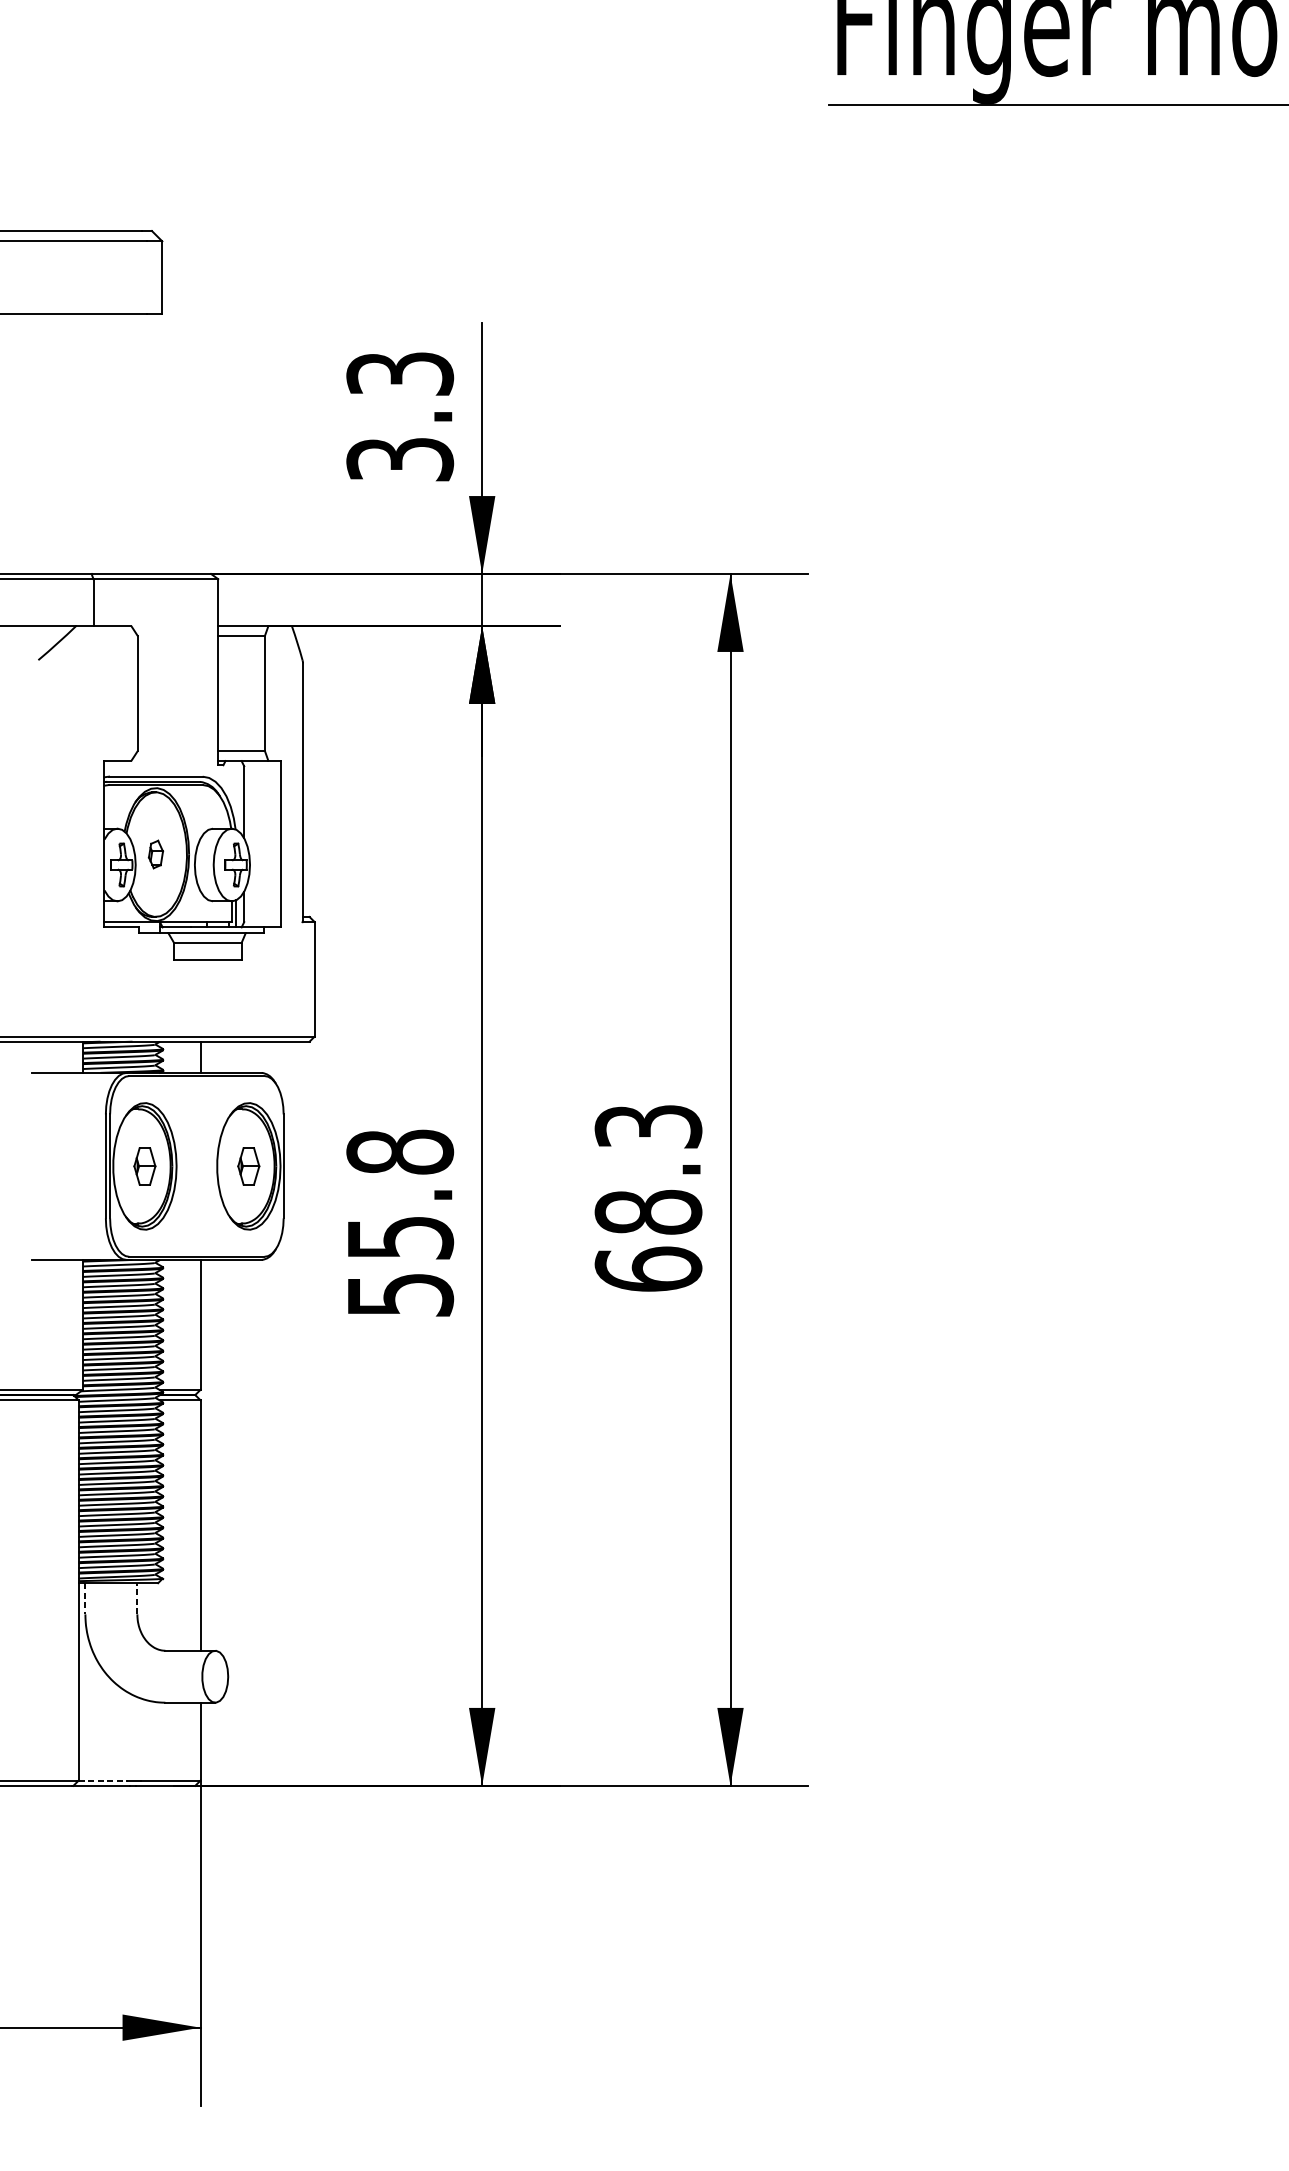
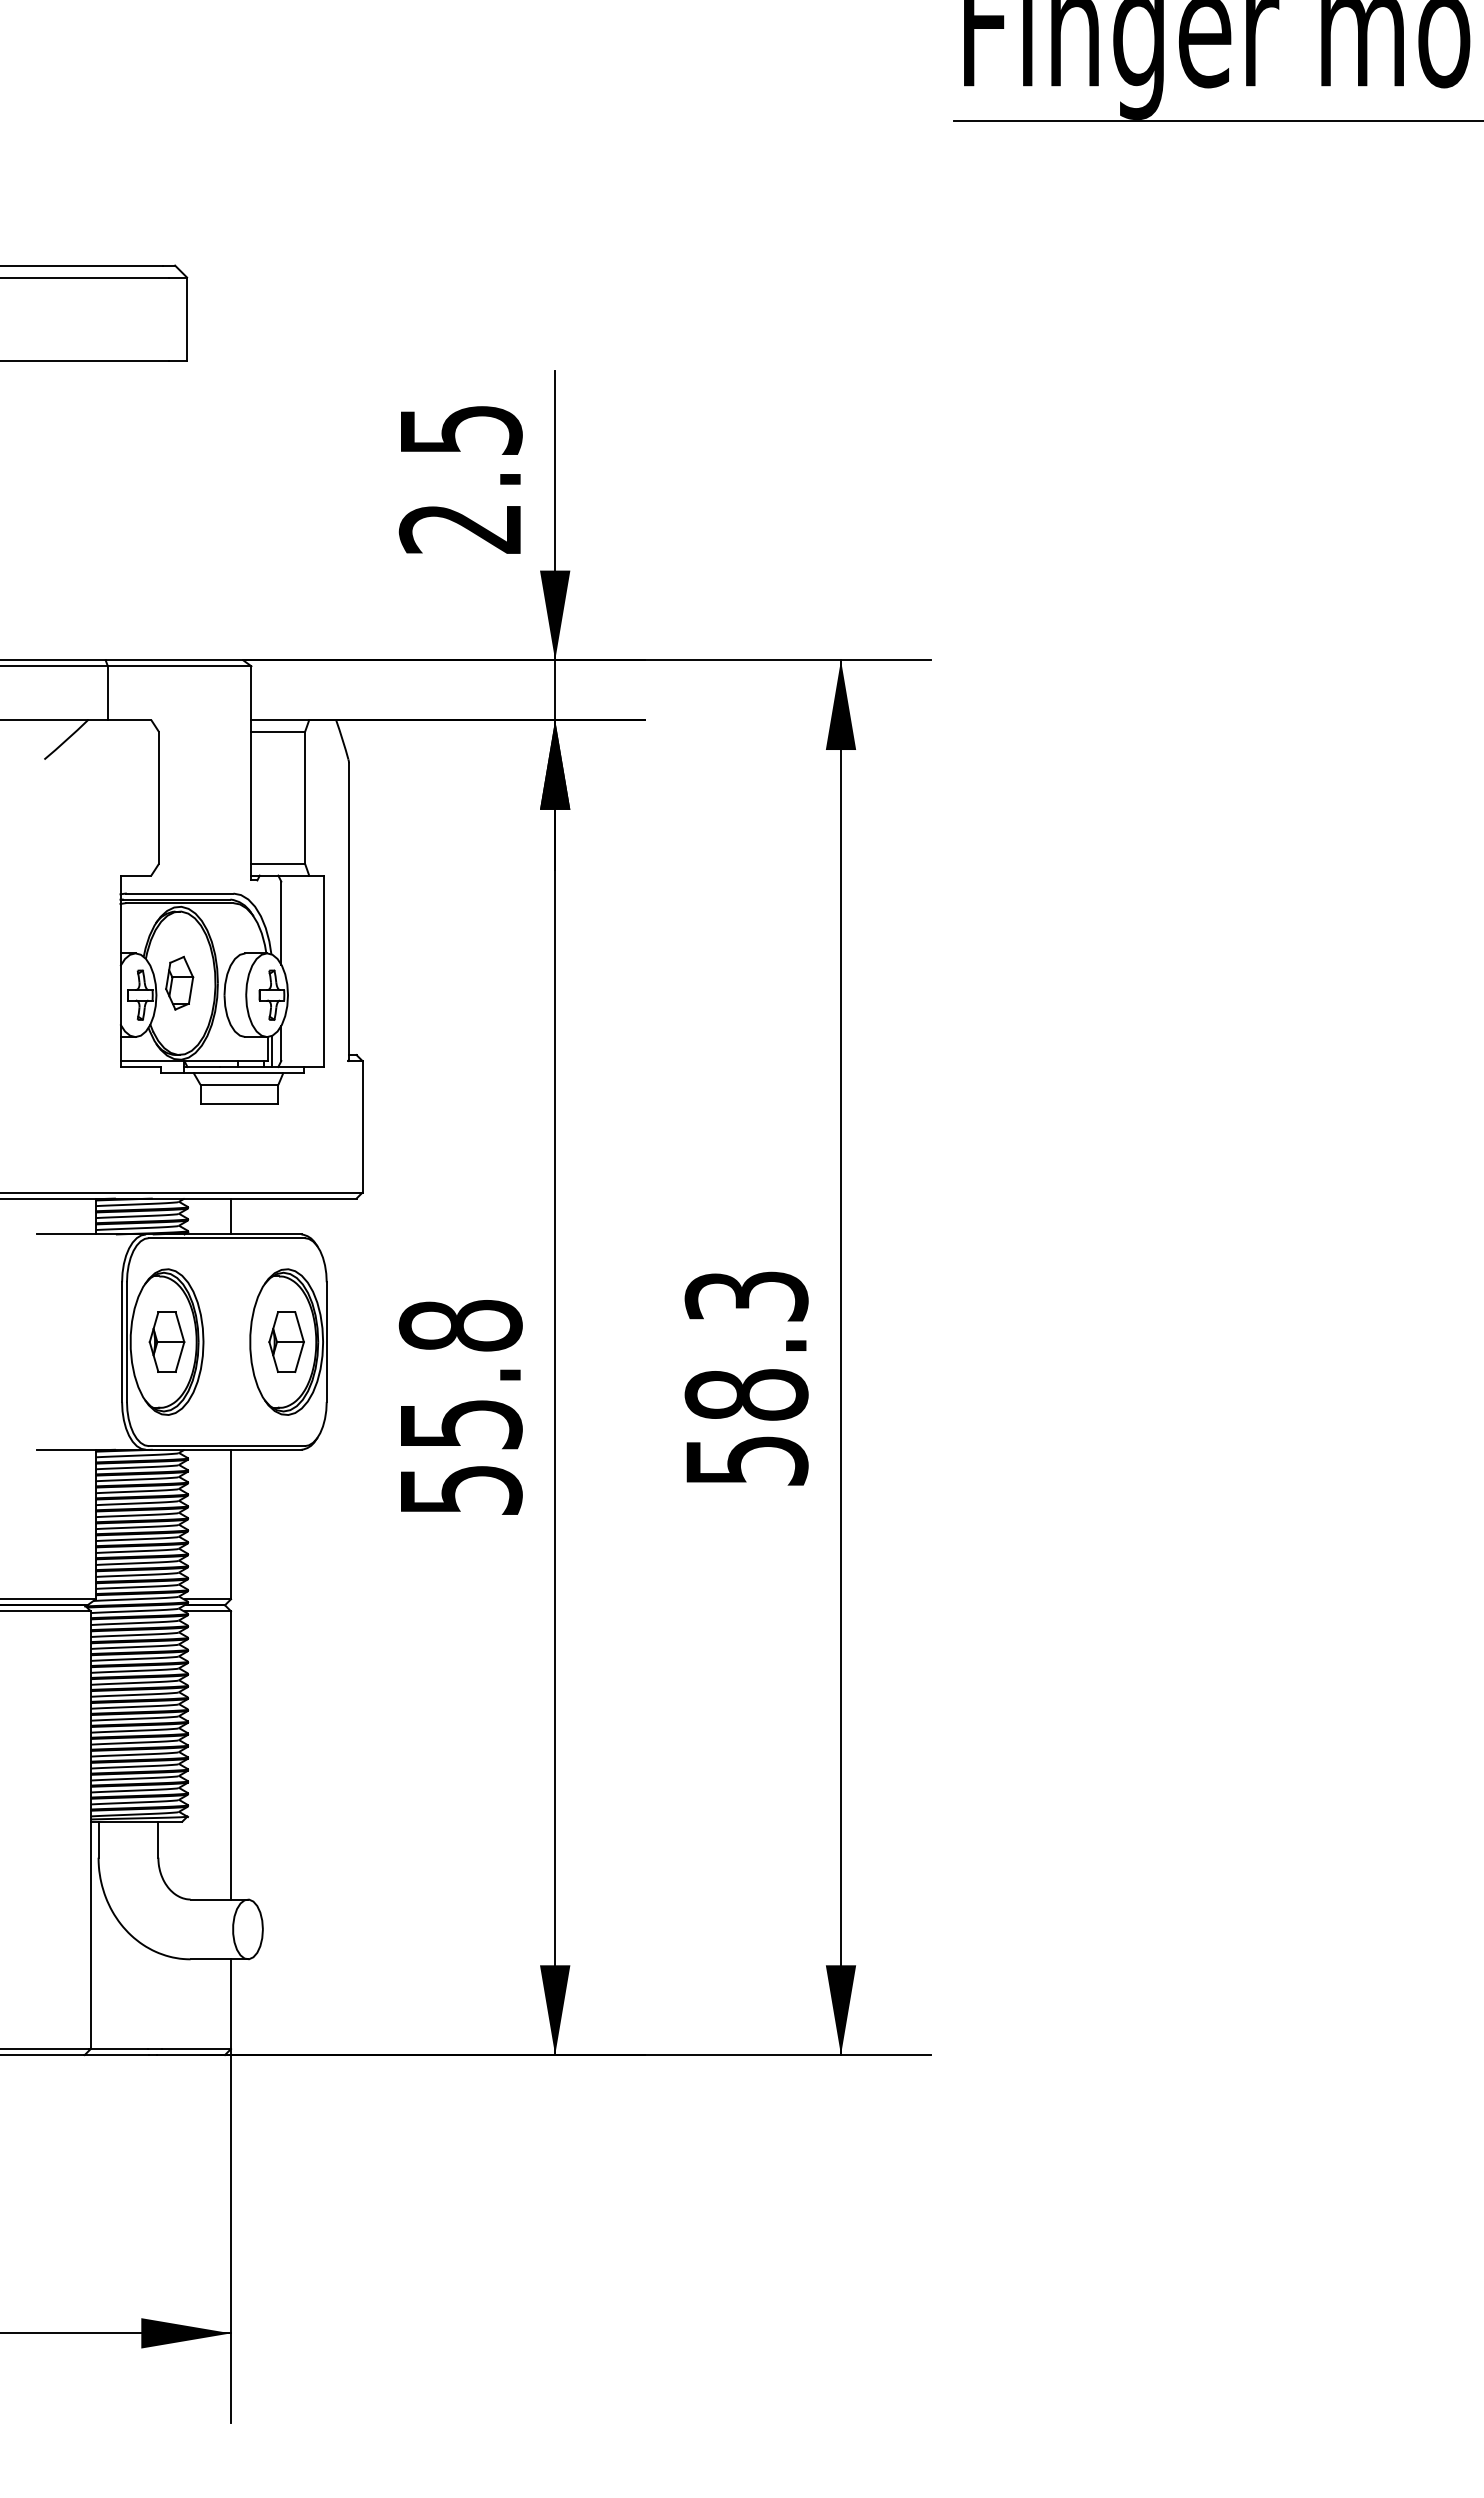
text: (399, 416) -> (460, 479), 3.3 -> 2.5
part: (155, 853) -> (179, 982), size x1.67
part: (144, 1165) -> (166, 1341), size x1.43
part: (248, 1165) -> (286, 1341), size x1.43
text: (648, 1269) -> (746, 1460), 68.3 -> 58.3
line: (85, 1598) -> (98, 1839), dashed -> solid
line: (137, 1598) -> (158, 1839), dashed -> solid
line: (103, 1781) -> (119, 2049), dashed -> solid

